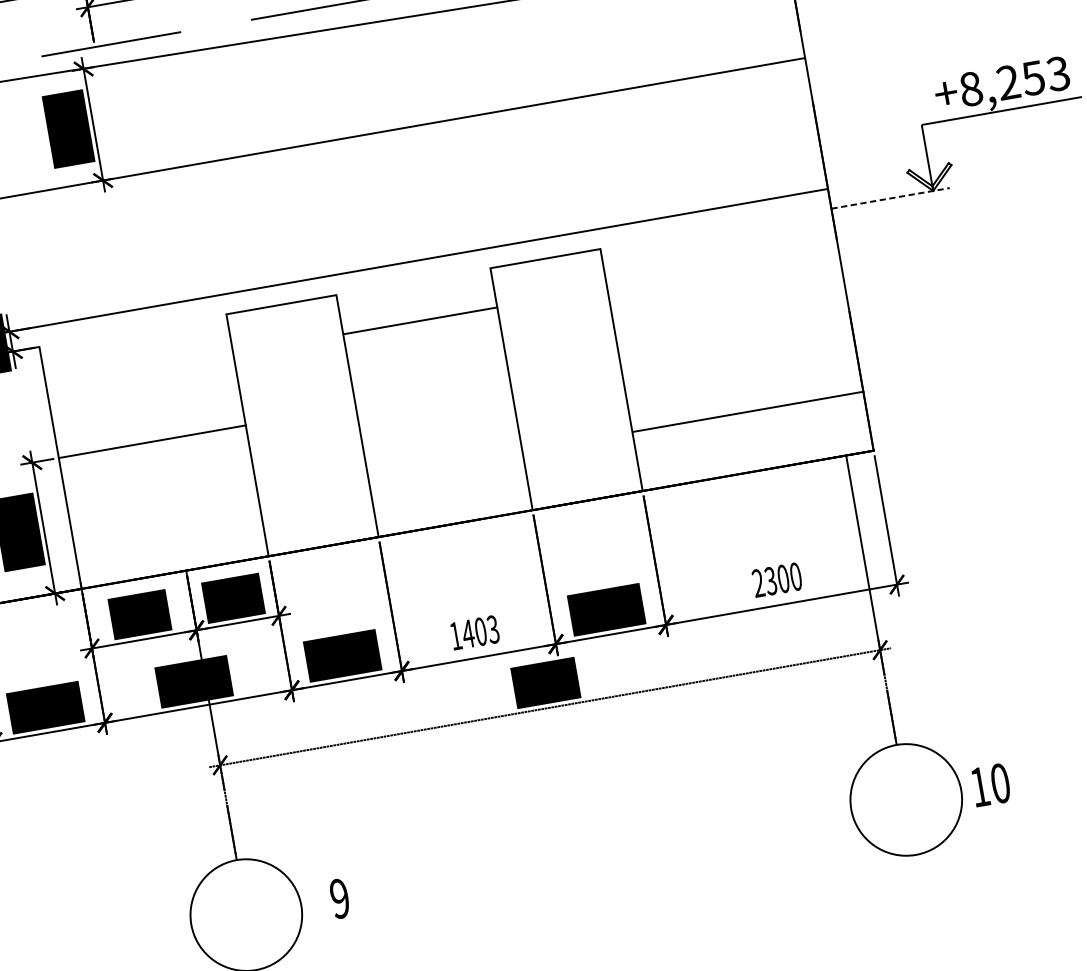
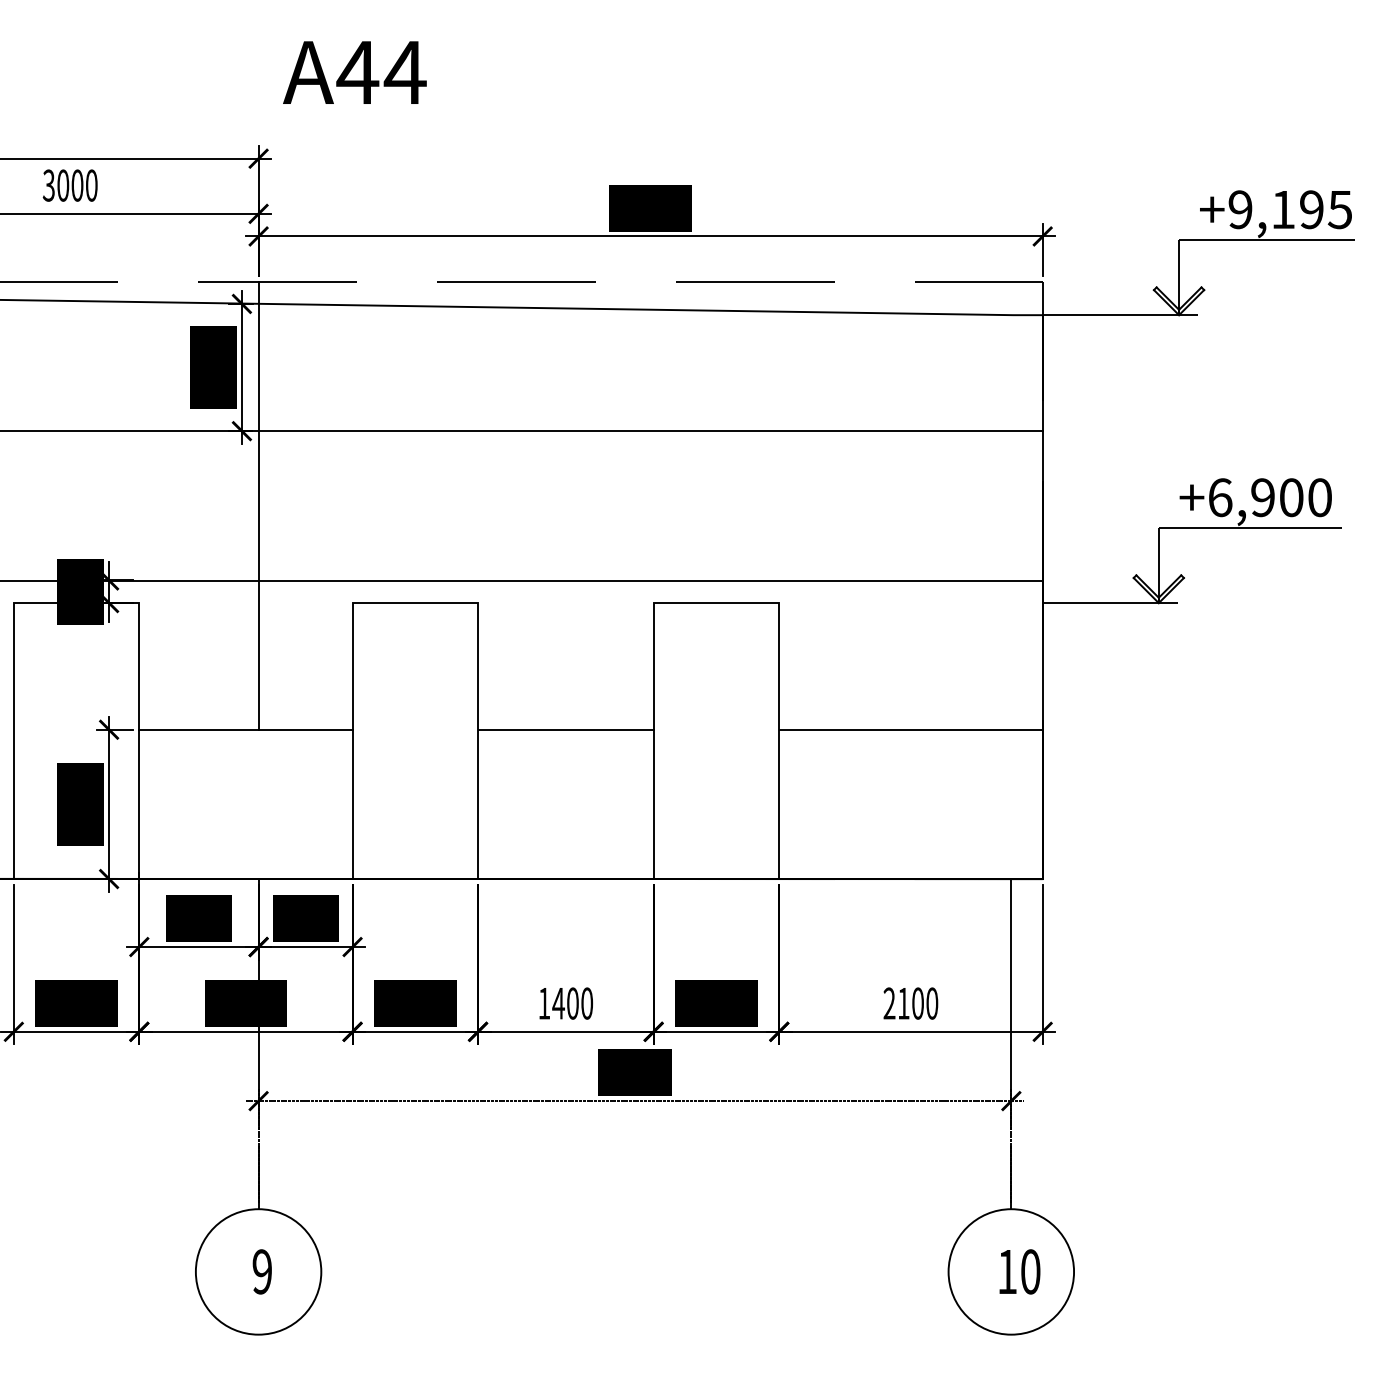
text: (1014, 81) -> (1269, 497), +8,253 -> +6,900
line: (890, 198) -> (1110, 603), dashed -> solid
line: (128, 243) -> (258, 505), added
line: (420, 320) -> (566, 729), moved
line: (748, 411) -> (911, 729), moved
text: (770, 581) -> (903, 1003), 2300 -> 2100
text: (493, 629) -> (587, 1003), 1403 -> 1400
text: (990, 784) -> (1019, 1271), moved
text: (339, 898) -> (261, 1271), moved

